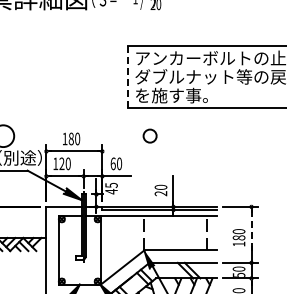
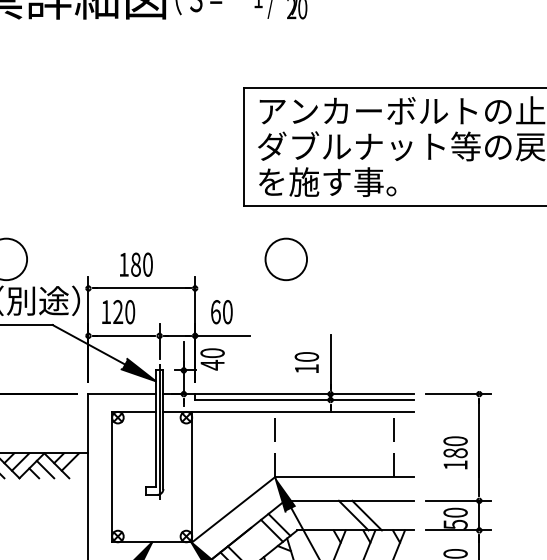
line: (127, 77) -> (243, 147), dashed -> solid
circle: (149, 135) -> (284, 258), size x1.67
text: (111, 185) -> (212, 353), 45 -> 40
text: (160, 193) -> (305, 368), 20 -> 10
line: (251, 230) -> (479, 439), dashed -> solid

